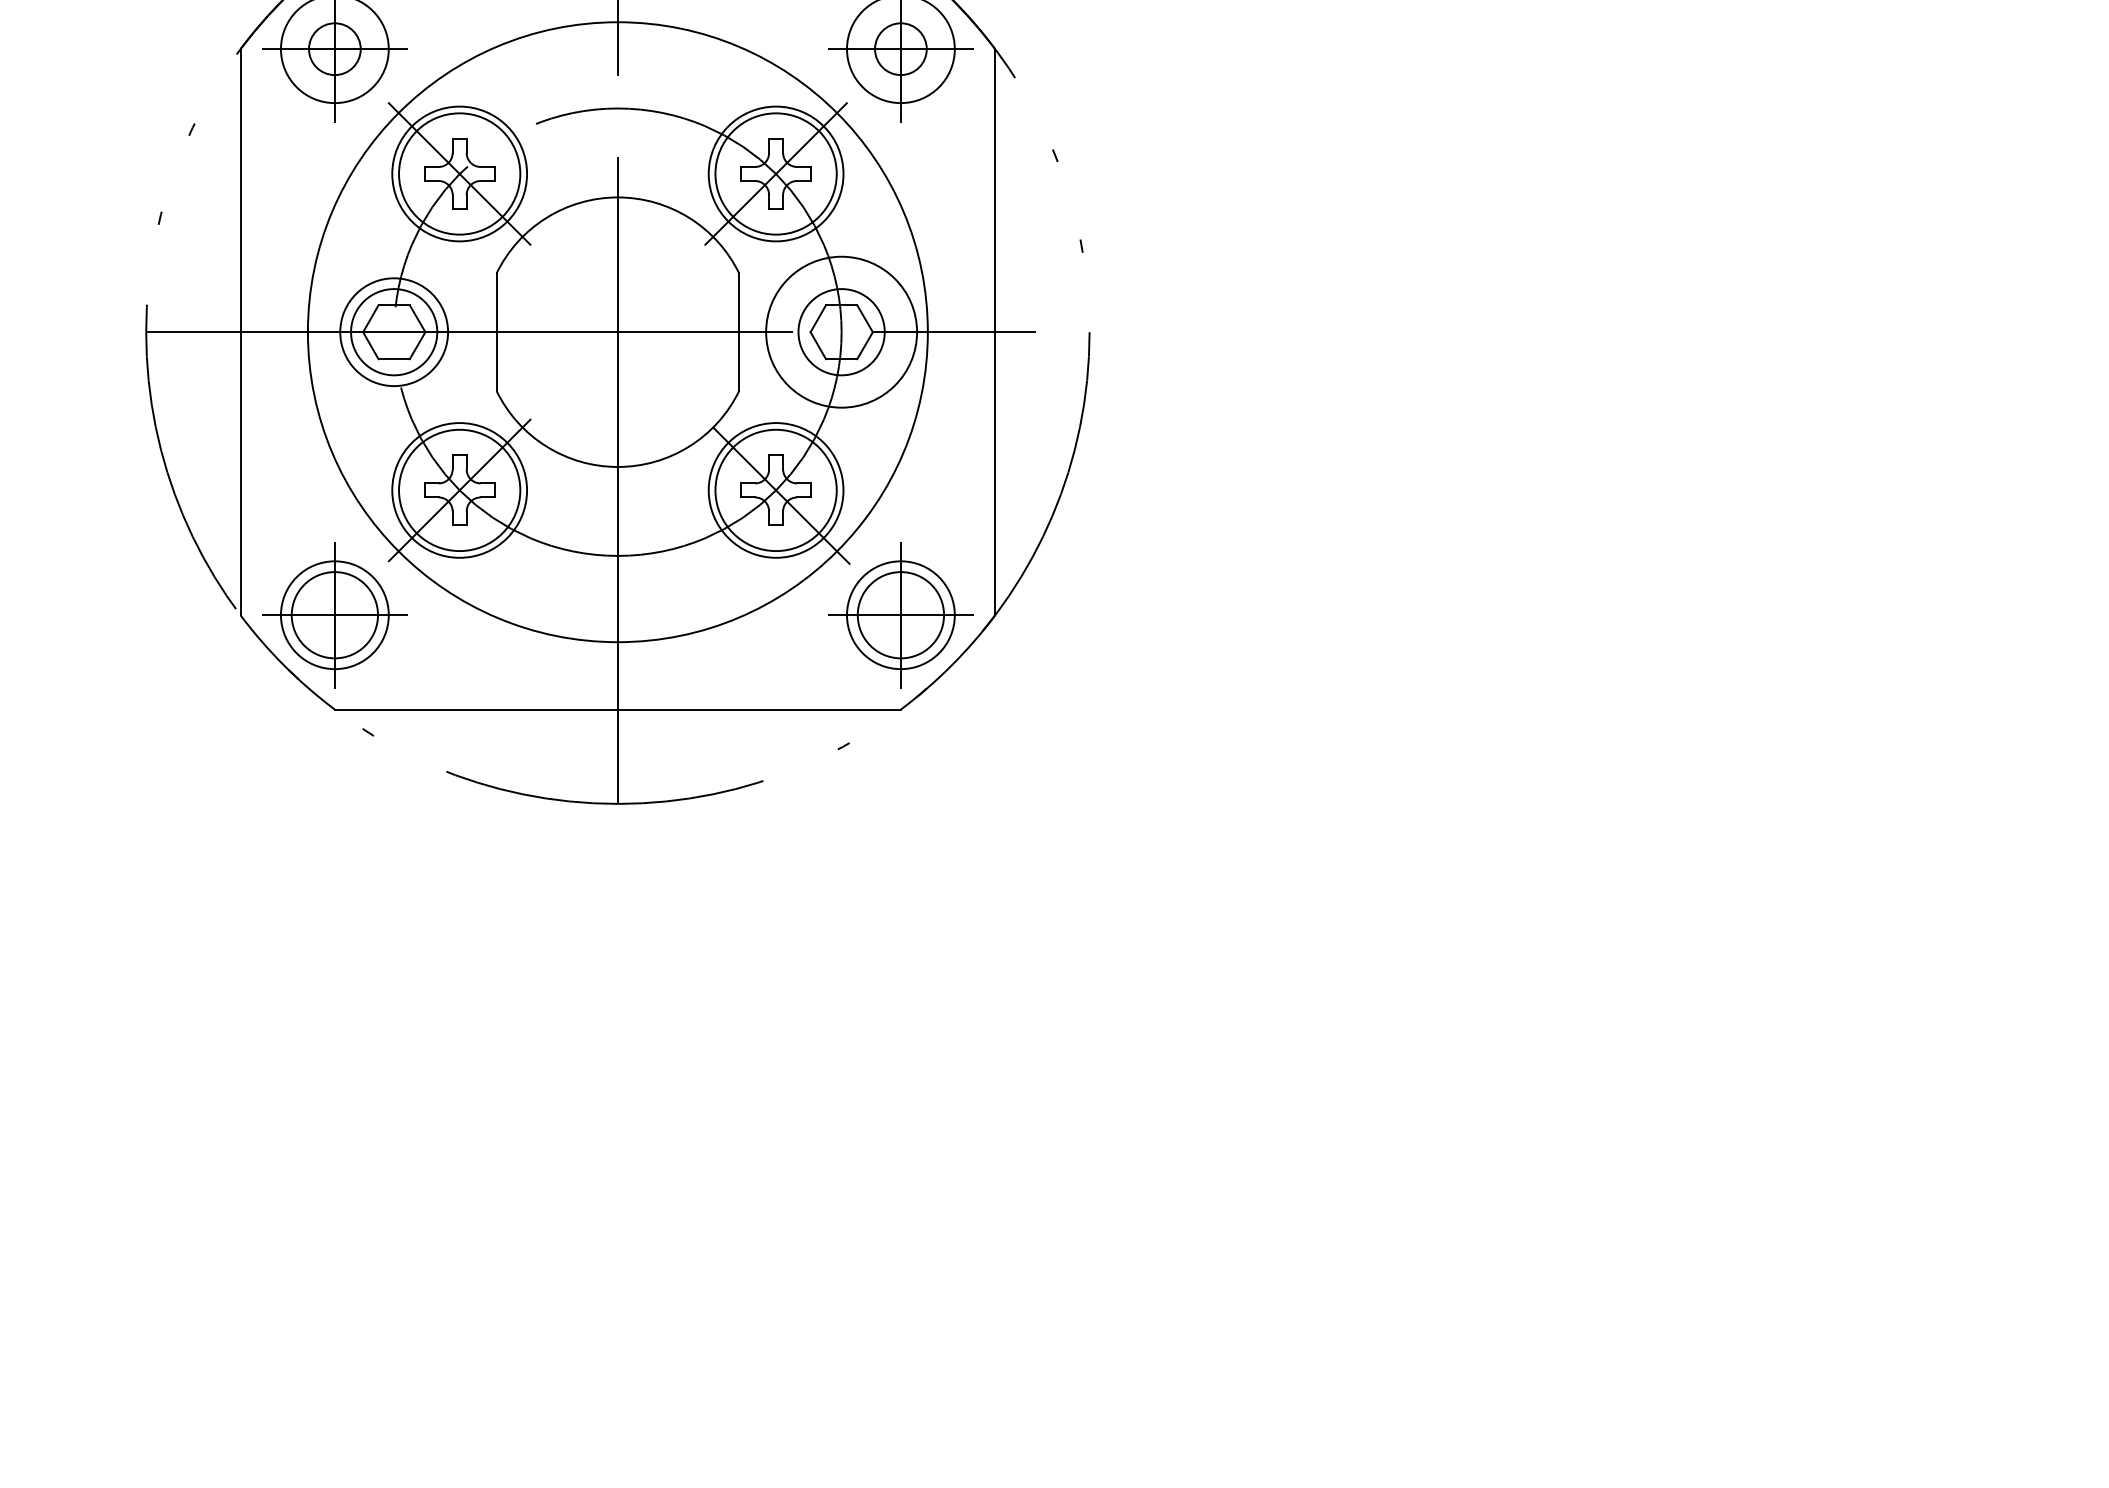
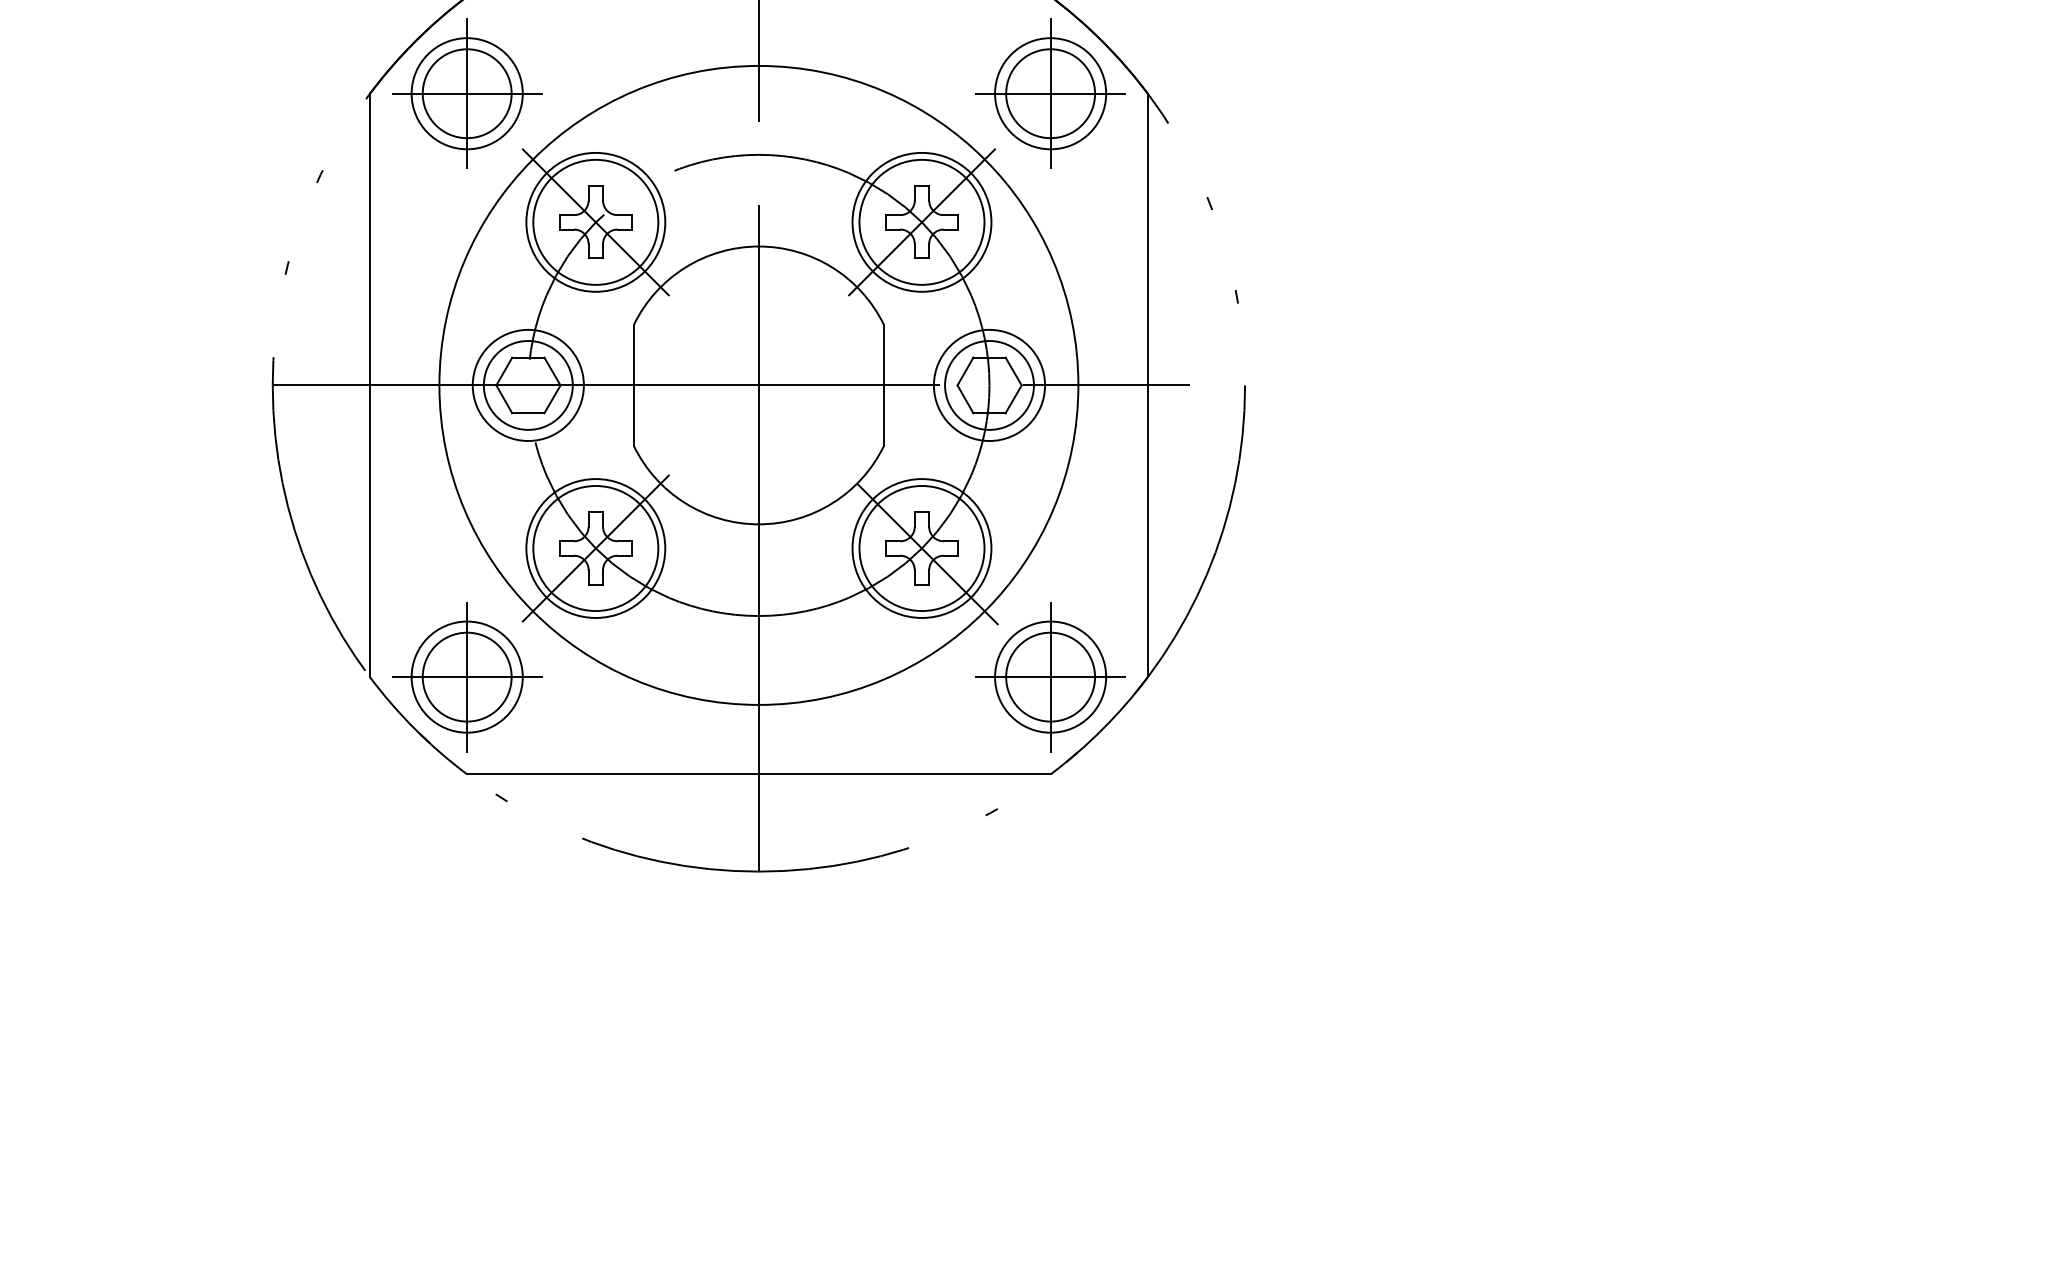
circle: (334, 49) -> (466, 94), size x1.67
circle: (900, 49) -> (1050, 94), size x1.67
circle: (841, 332) -> (989, 385), size x0.71

